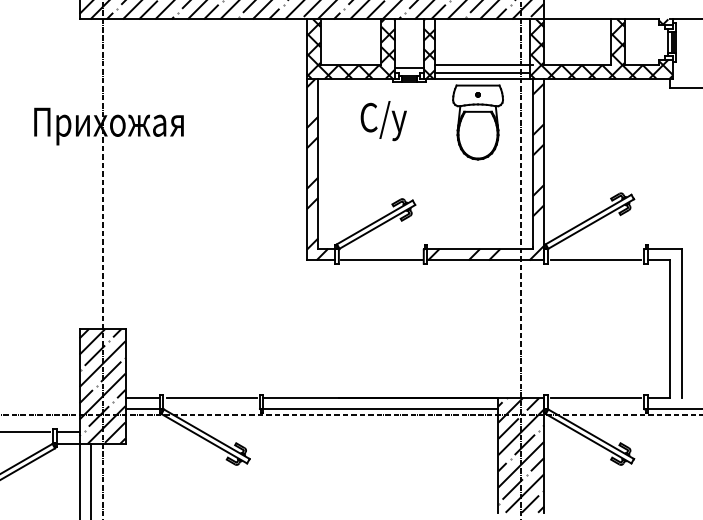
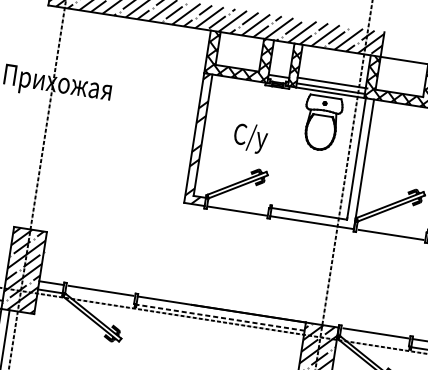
text: (383, 121) -> (250, 138), moved
hatch: (486, 171) -> (322, 159), removed
line: (380, 409) -> (220, 317), solid -> dashed

